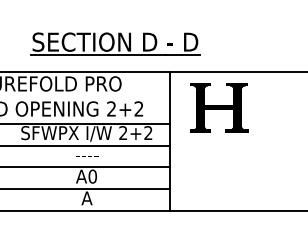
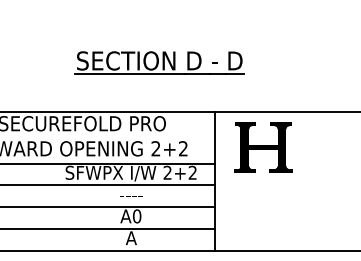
part: (115, 43) -> (159, 62), moved

